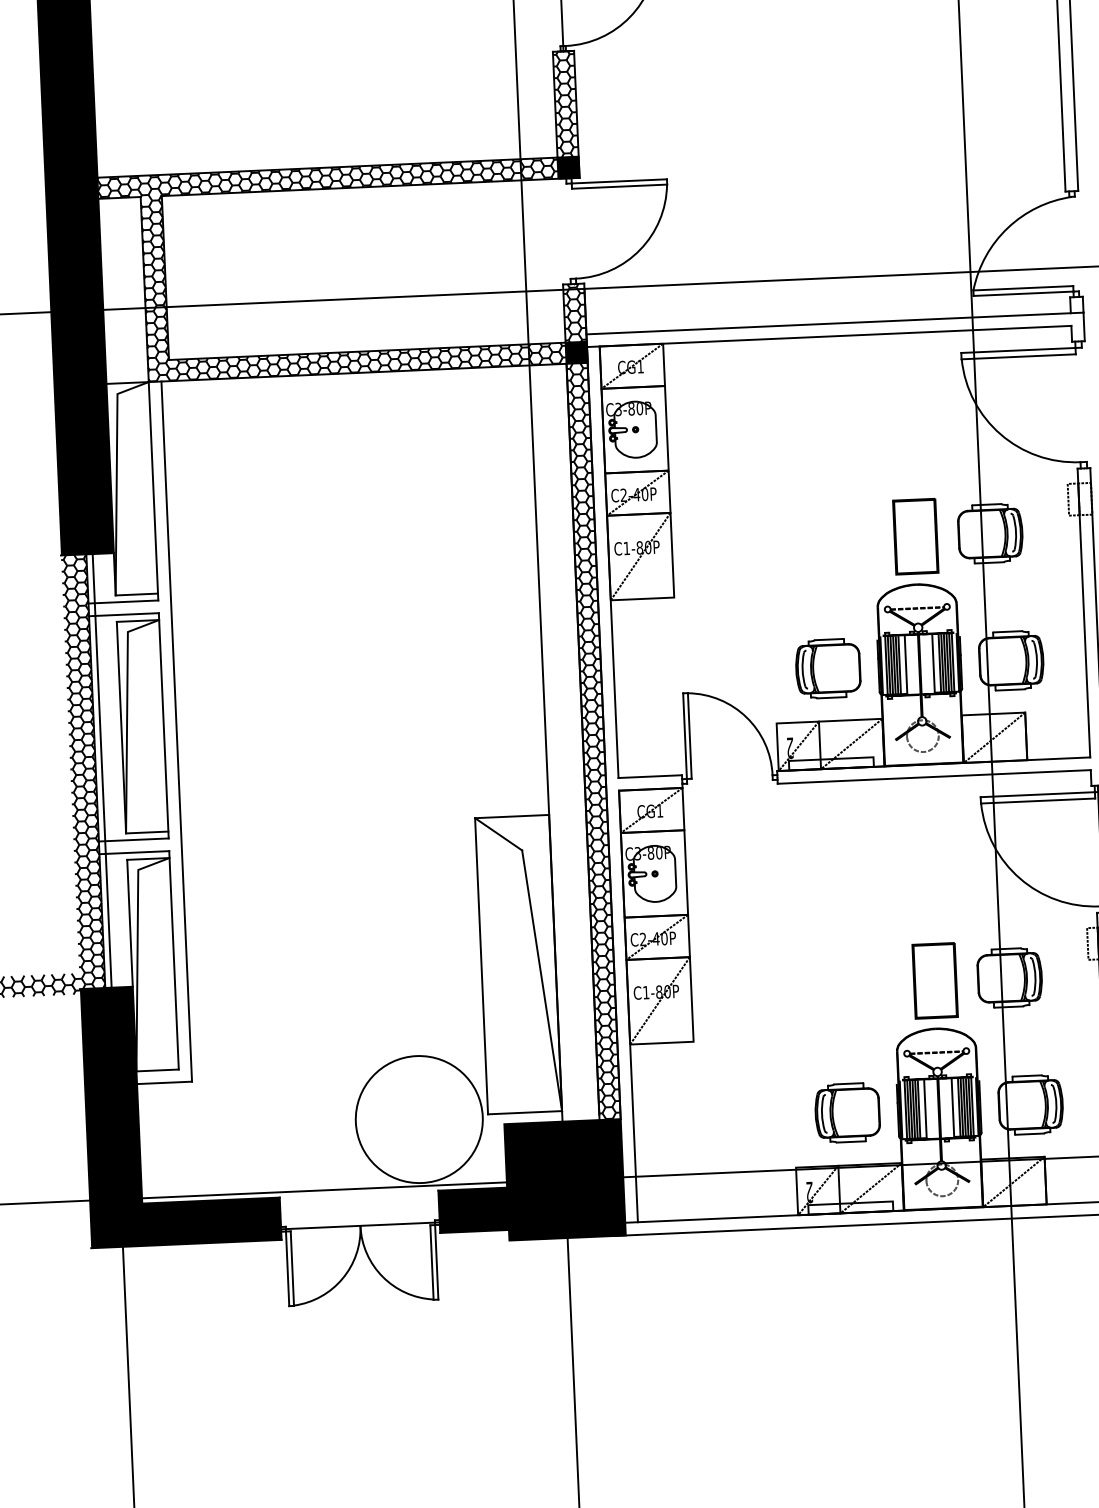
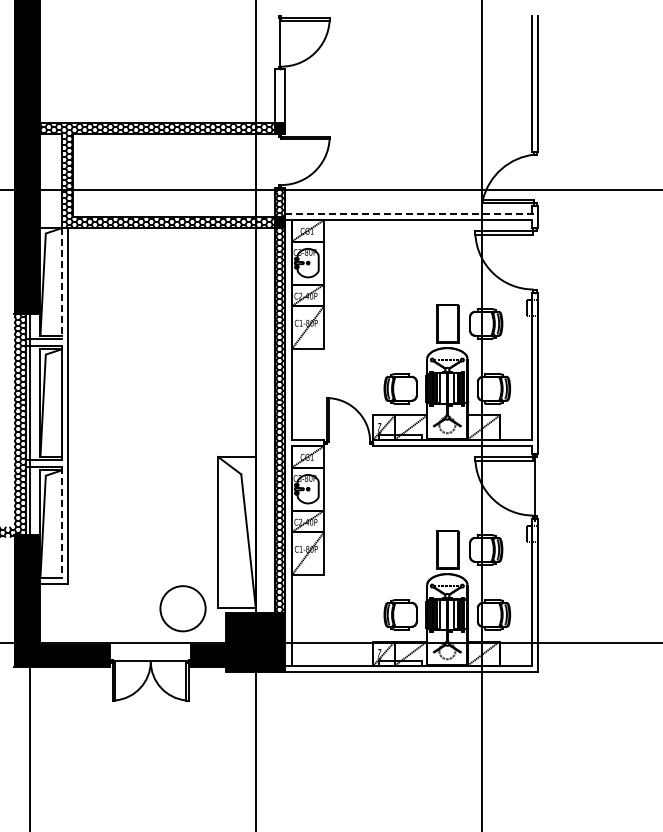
hatch: (564, 104) -> (279, 96), removed
line: (836, 323) -> (412, 213), solid -> dashed
line: (152, 490) -> (61, 283), solid -> dashed
line: (173, 960) -> (61, 522), solid -> dashed
circle: (418, 1119) -> (182, 608), size x0.7

